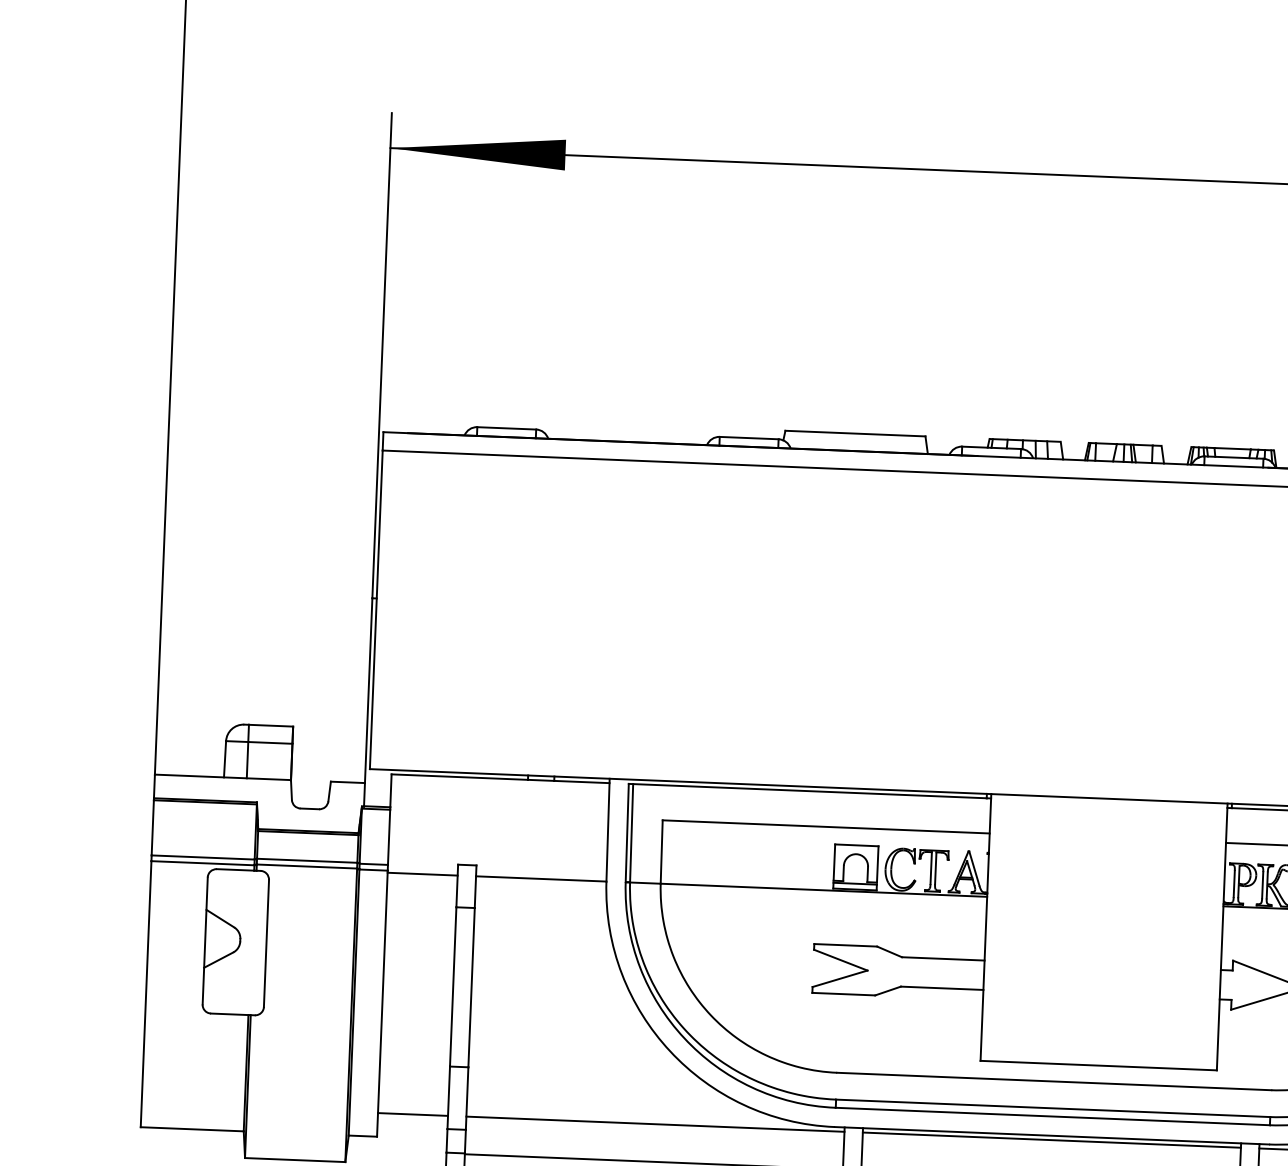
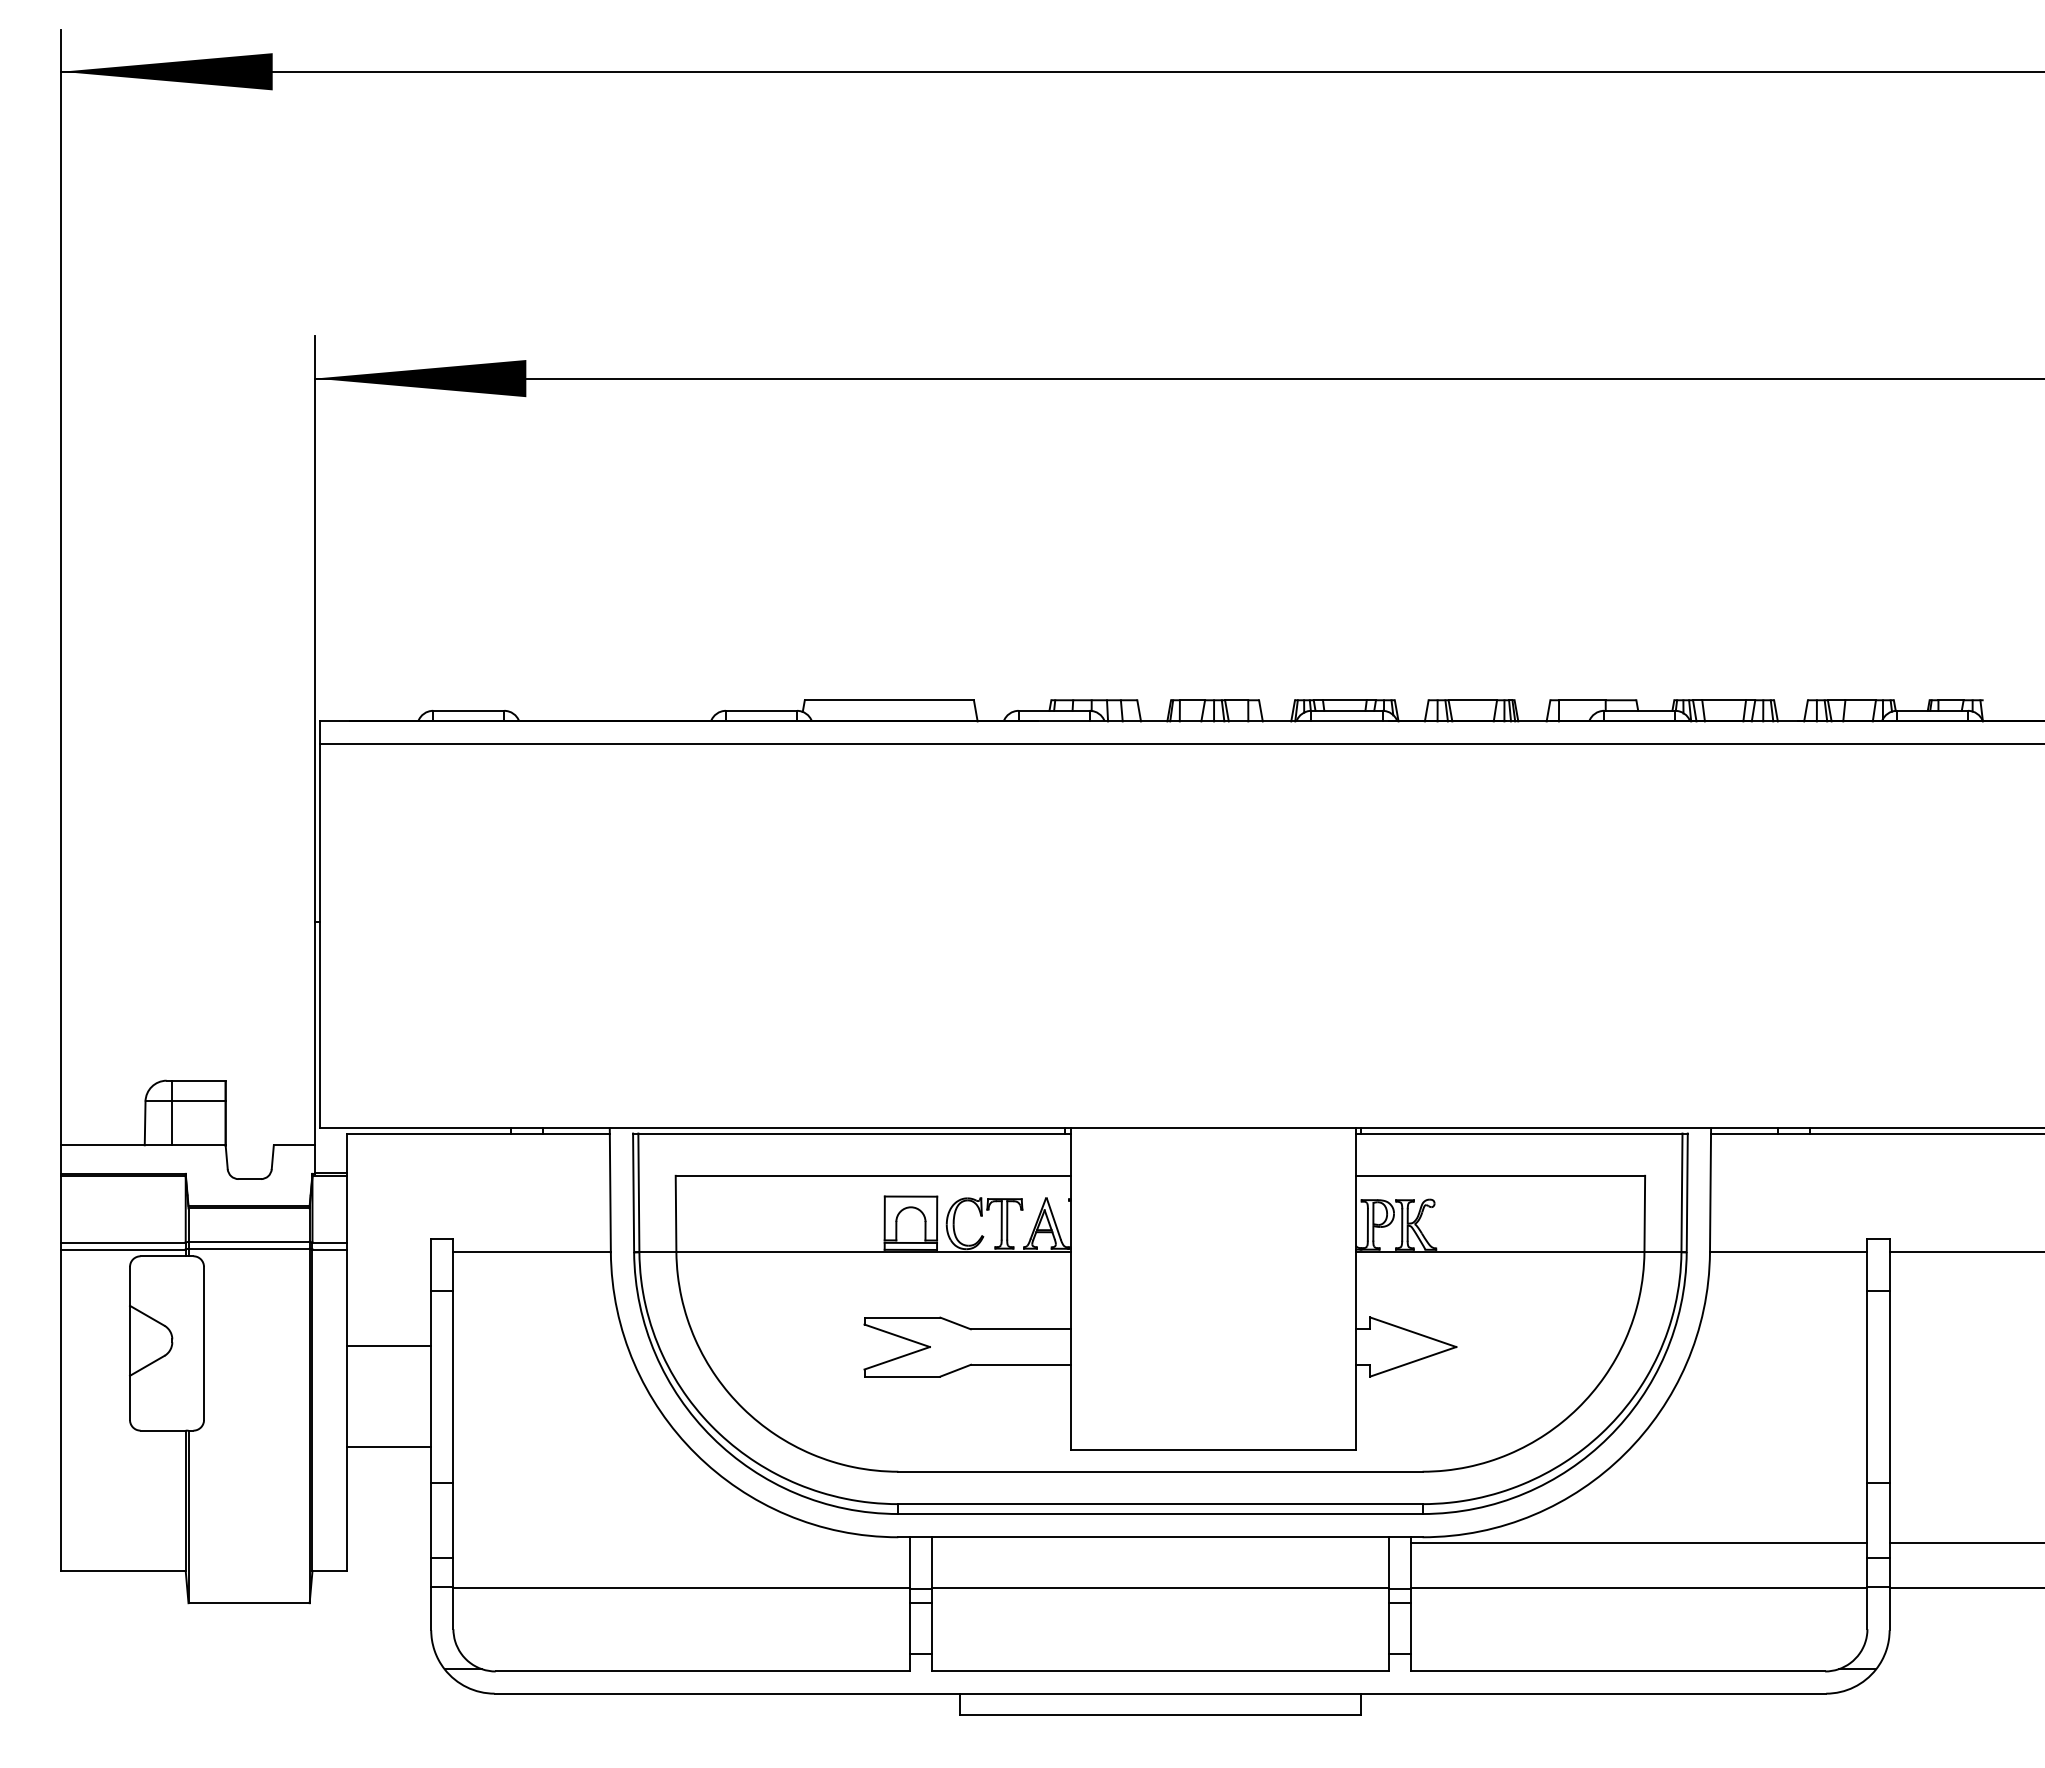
line: (422, 874) -> (388, 1346), moved
line: (412, 1114) -> (388, 1446), moved
line: (655, 1124) -> (681, 1542), removed
line: (1051, 1140) -> (1160, 1542), removed

